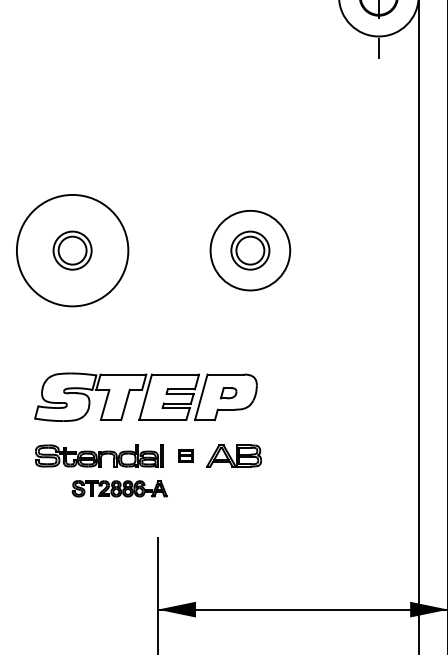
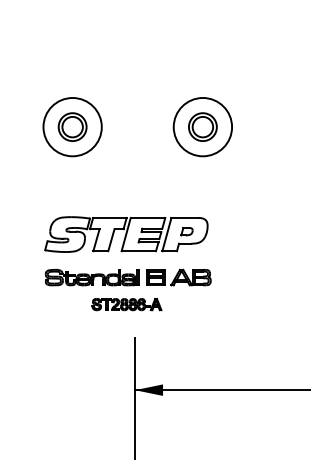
circle: (72, 250) -> (72, 127), size x0.71
part: (185, 455) -> (155, 277), size x1.67
part: (119, 488) -> (126, 304), moved

